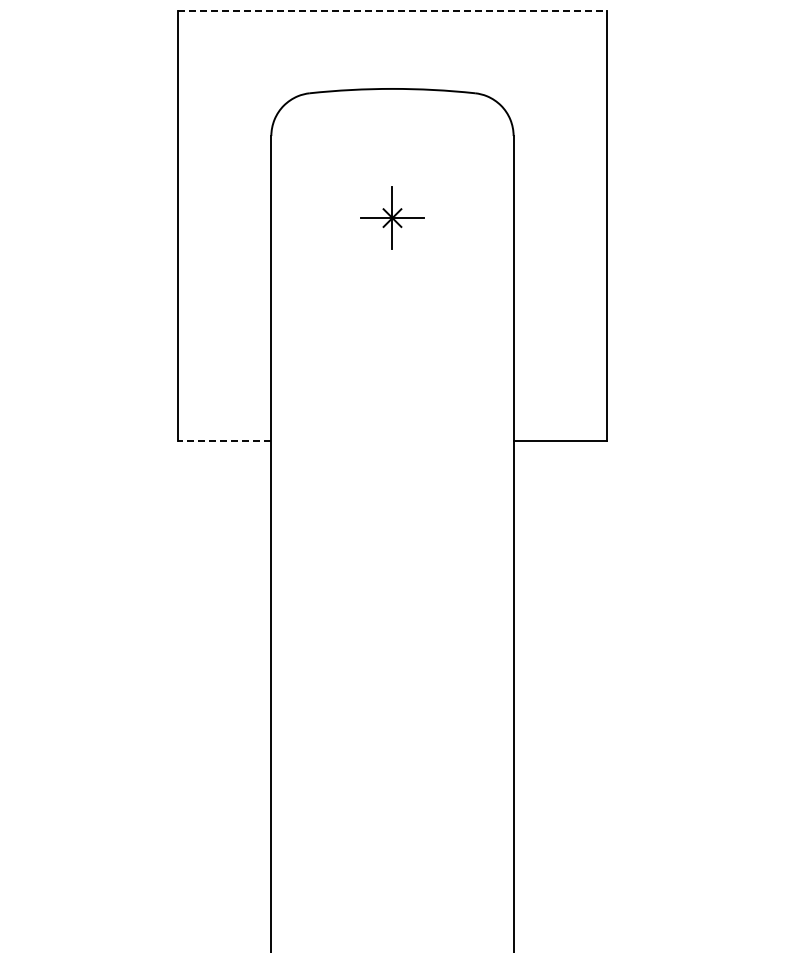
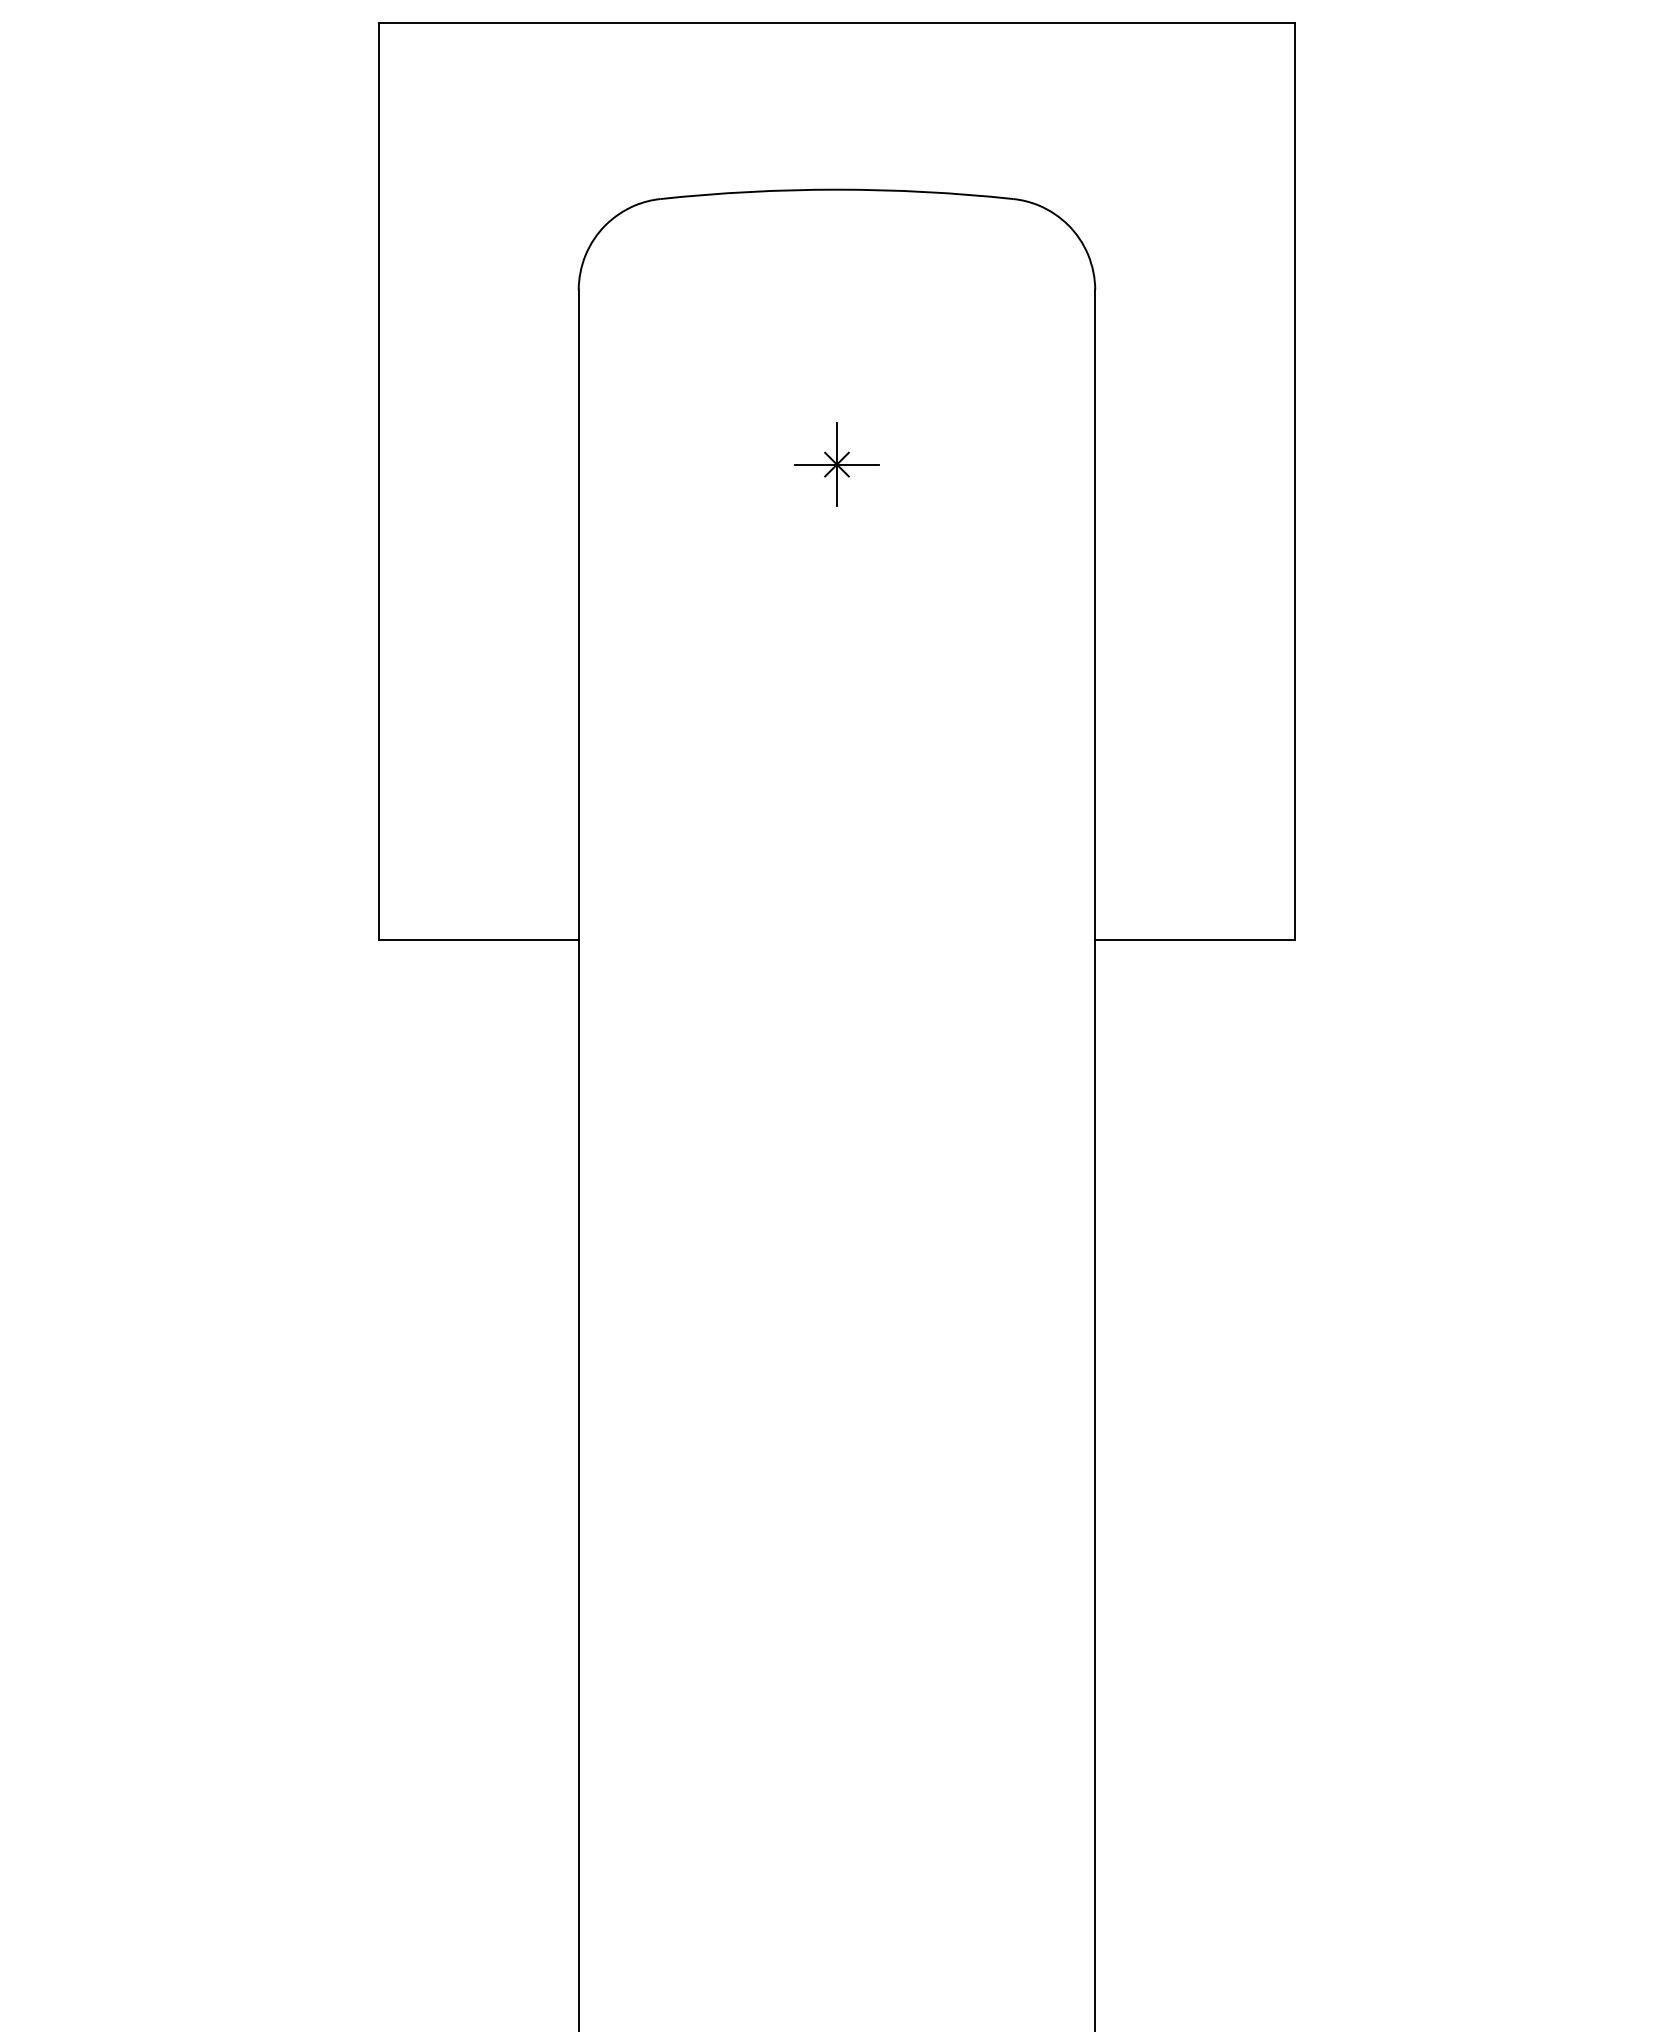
line: (392, 10) -> (837, 22), dashed -> solid
part: (392, 217) -> (837, 463), size x0.62
line: (224, 440) -> (478, 939), dashed -> solid

